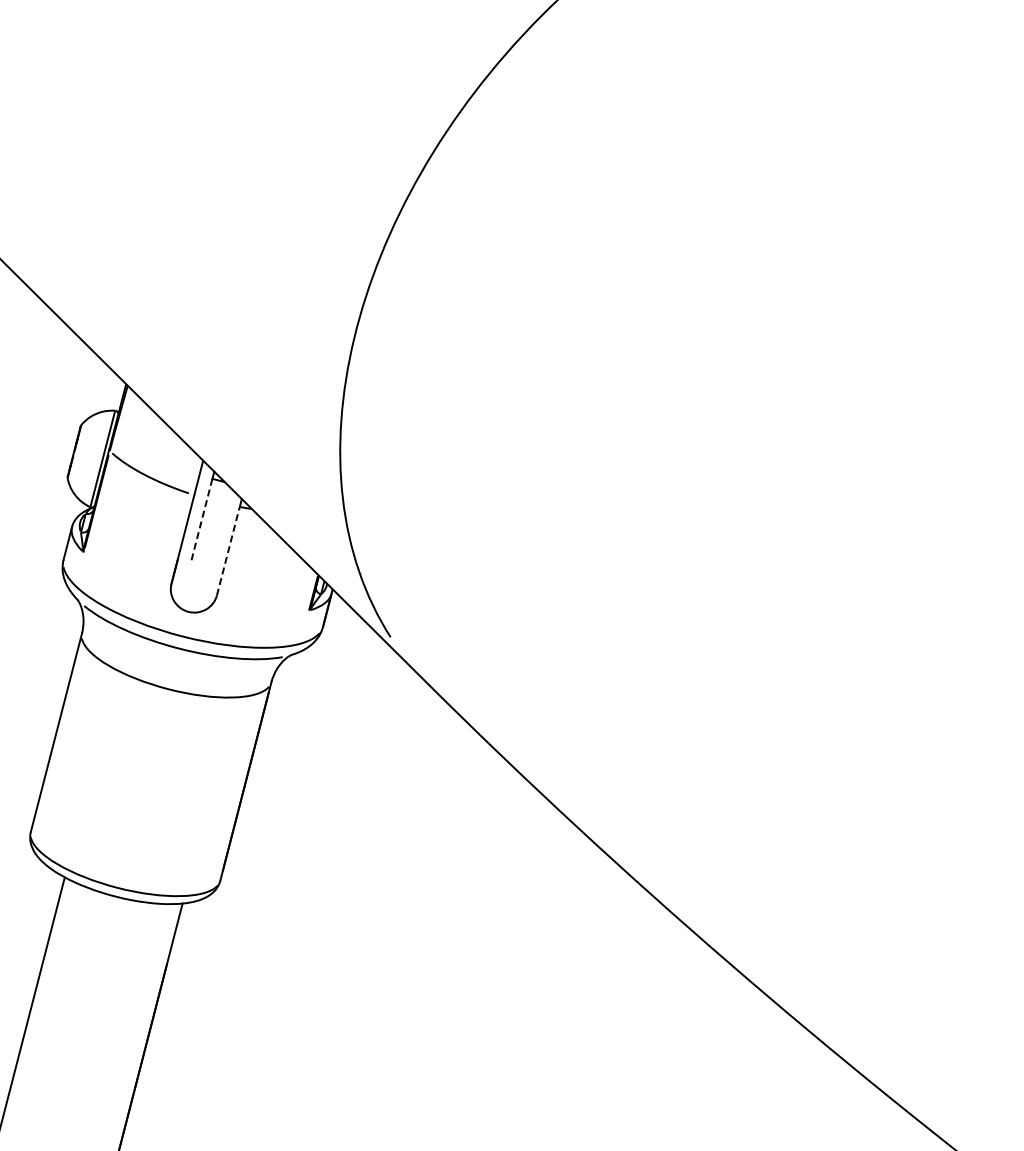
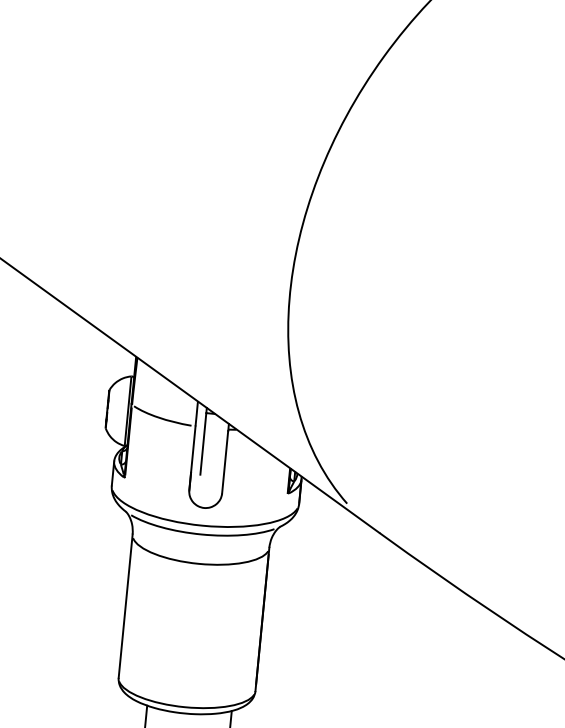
line: (201, 522) -> (203, 444), dashed -> solid
line: (228, 552) -> (225, 462), dashed -> solid

